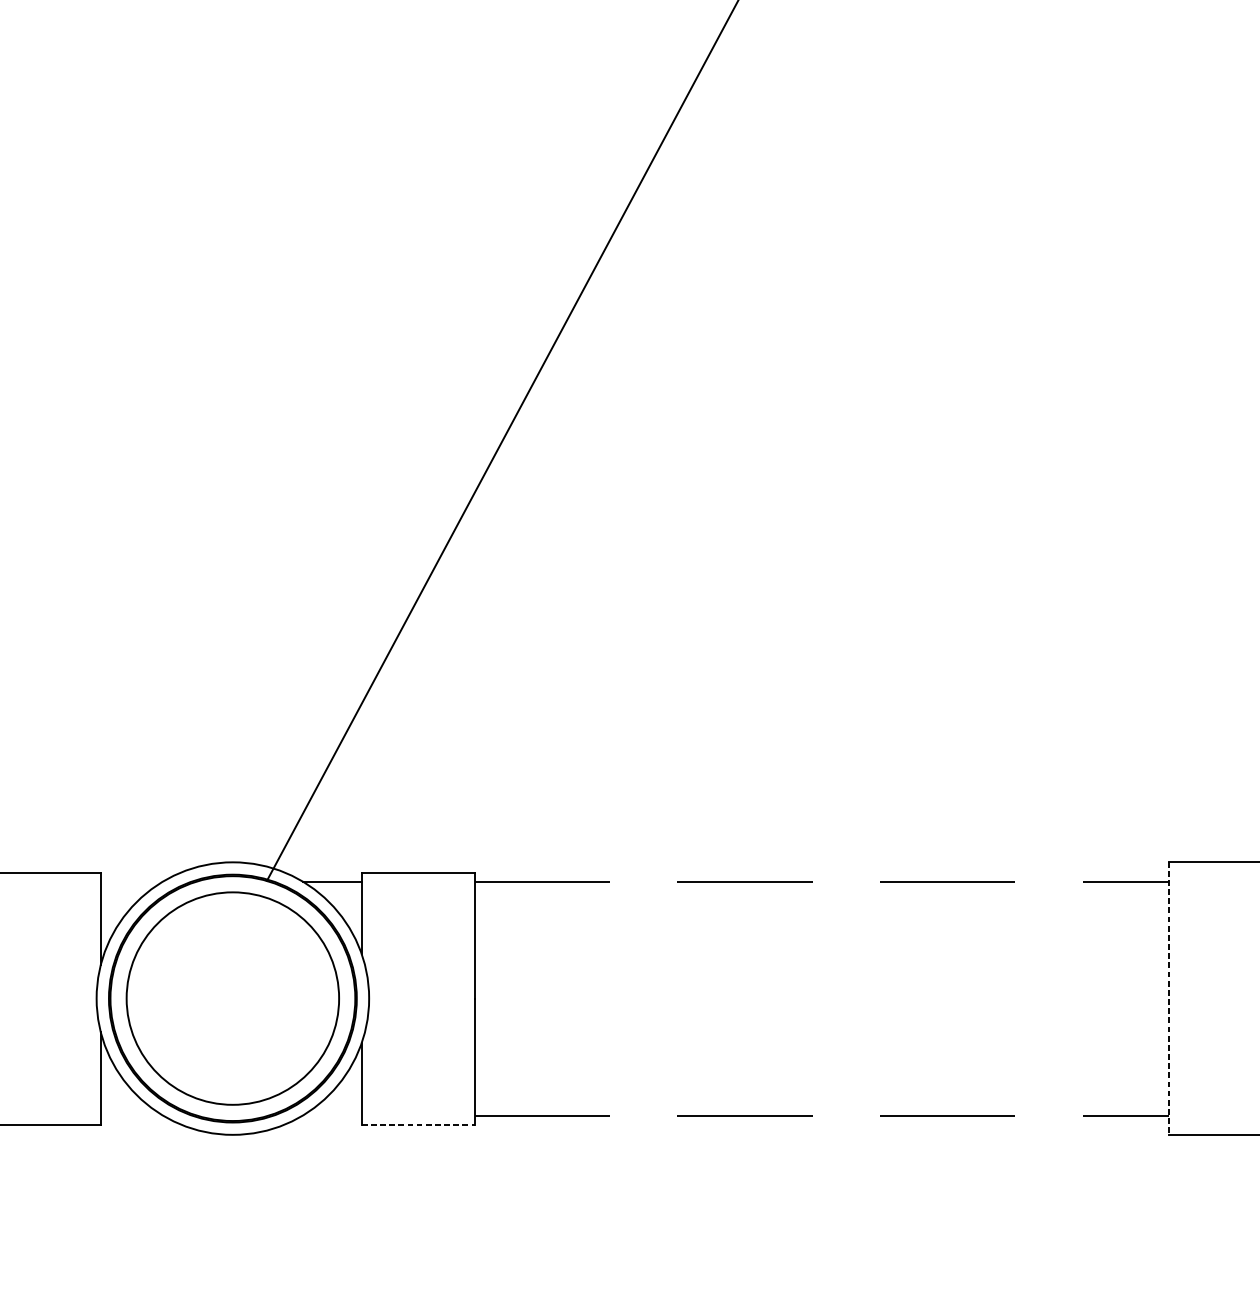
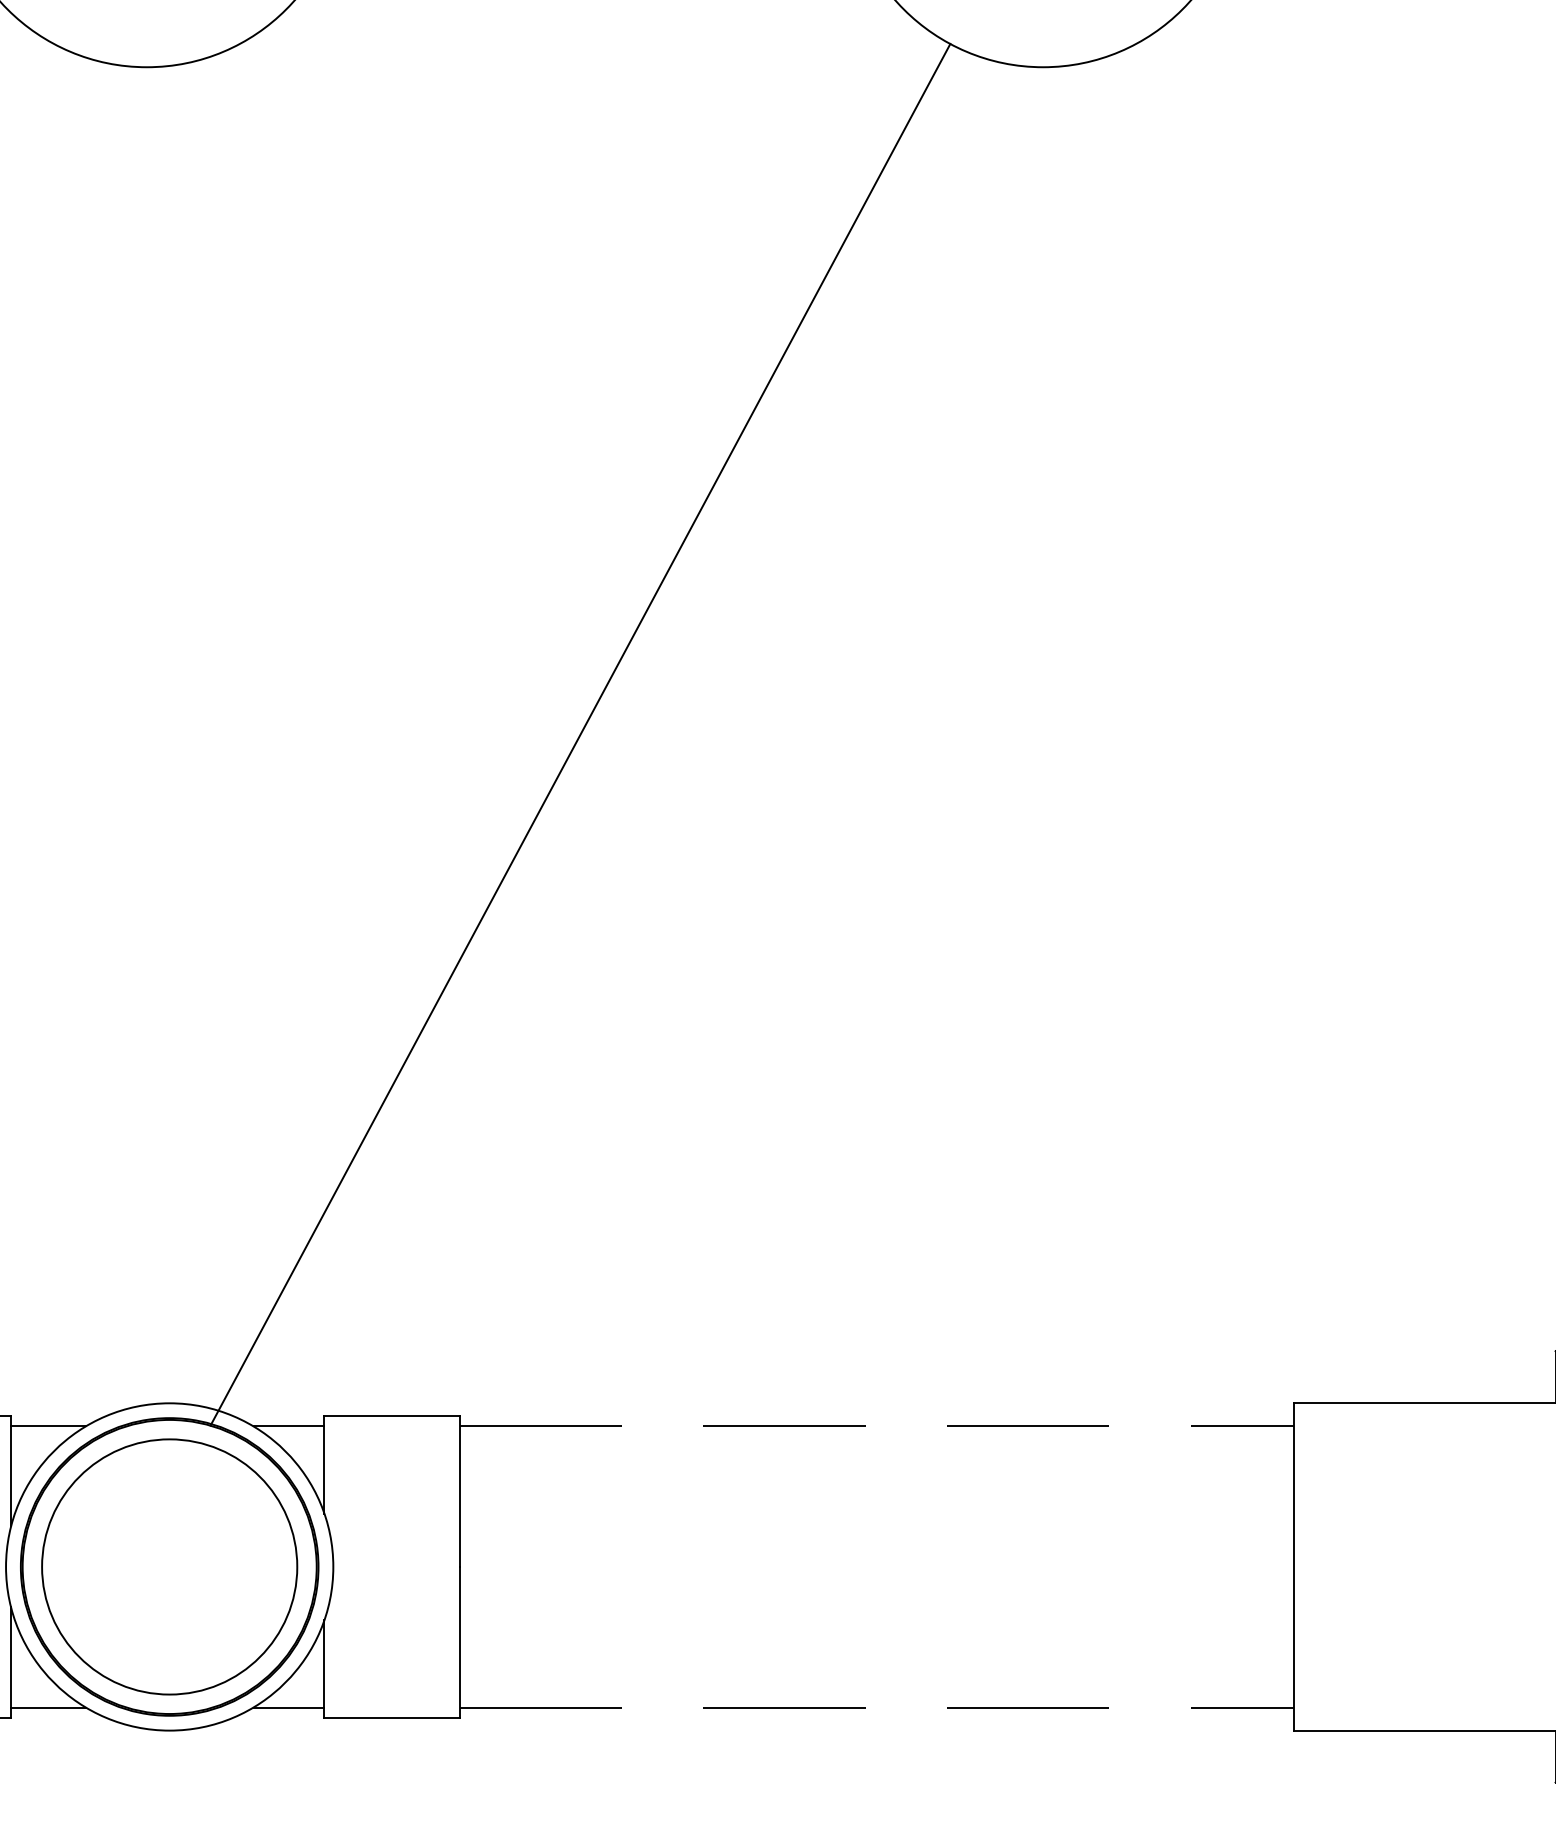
line: (131, 881) -> (48, 1426), added
line: (1169, 999) -> (1294, 1567), dashed -> solid
line: (131, 1115) -> (48, 1707), added
line: (331, 1115) -> (288, 1707), added
line: (418, 1124) -> (392, 1718), dashed -> solid

